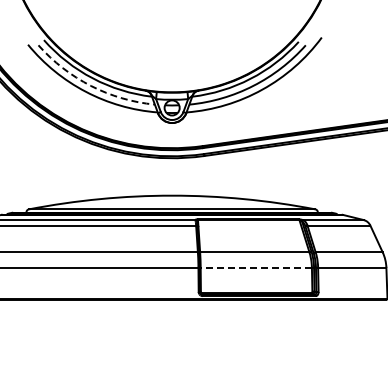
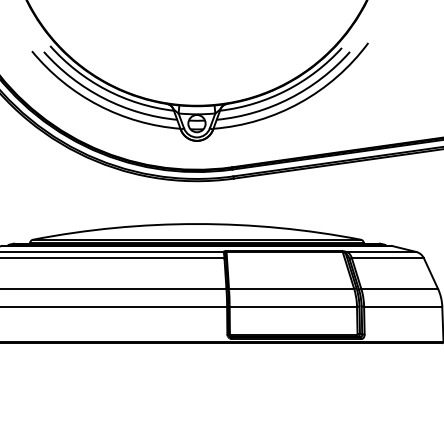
arc: (91, 85) -> (104, 97), dashed -> solid
line: (256, 267) -> (293, 306), dashed -> solid

